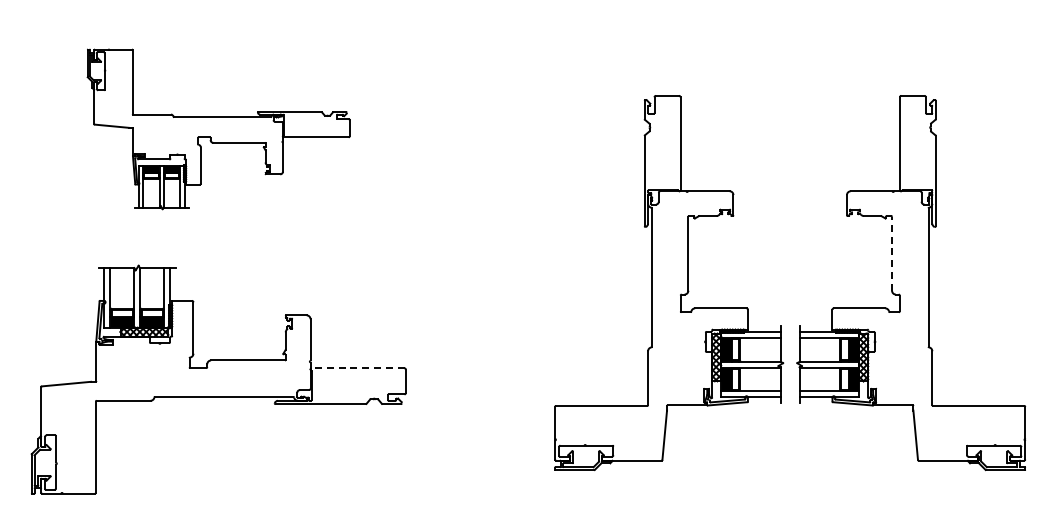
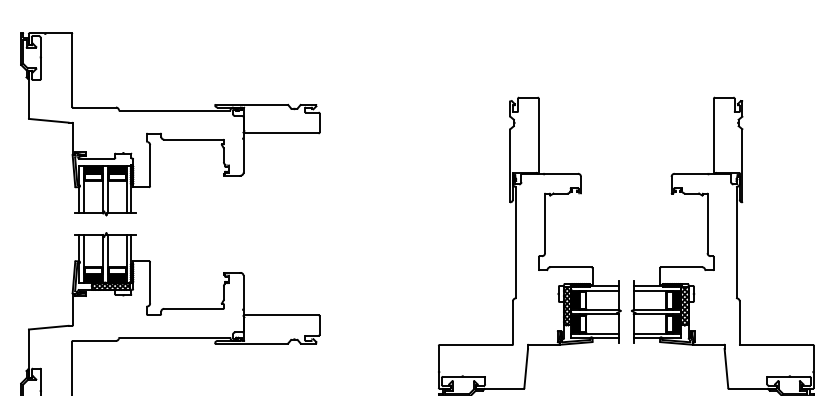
part: (218, 129) -> (170, 124), size x1.43
line: (892, 253) -> (707, 223), dashed -> solid
line: (358, 368) -> (281, 315), dashed -> solid

